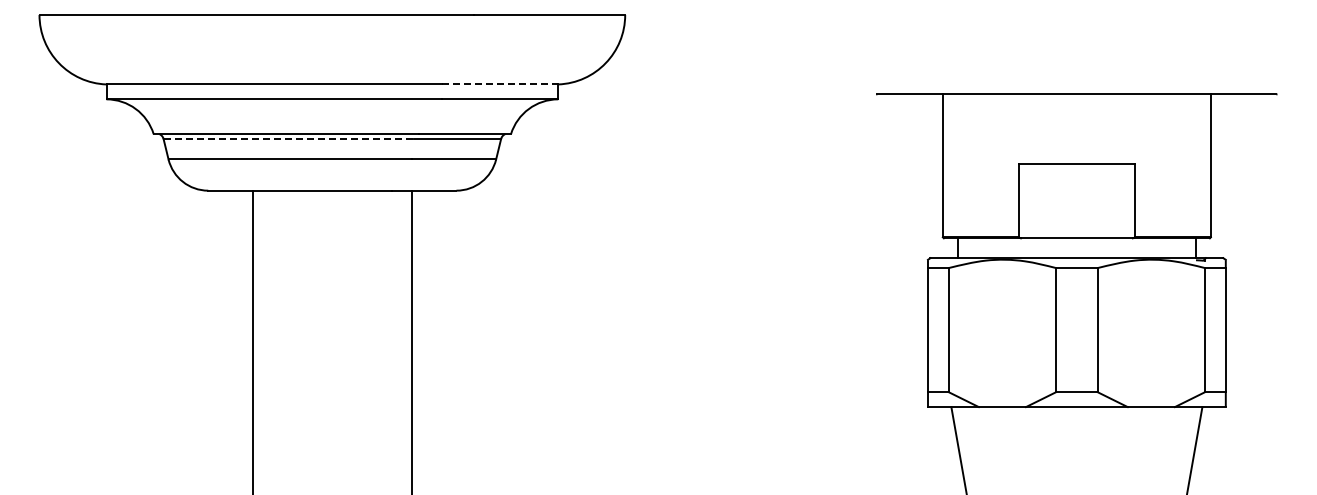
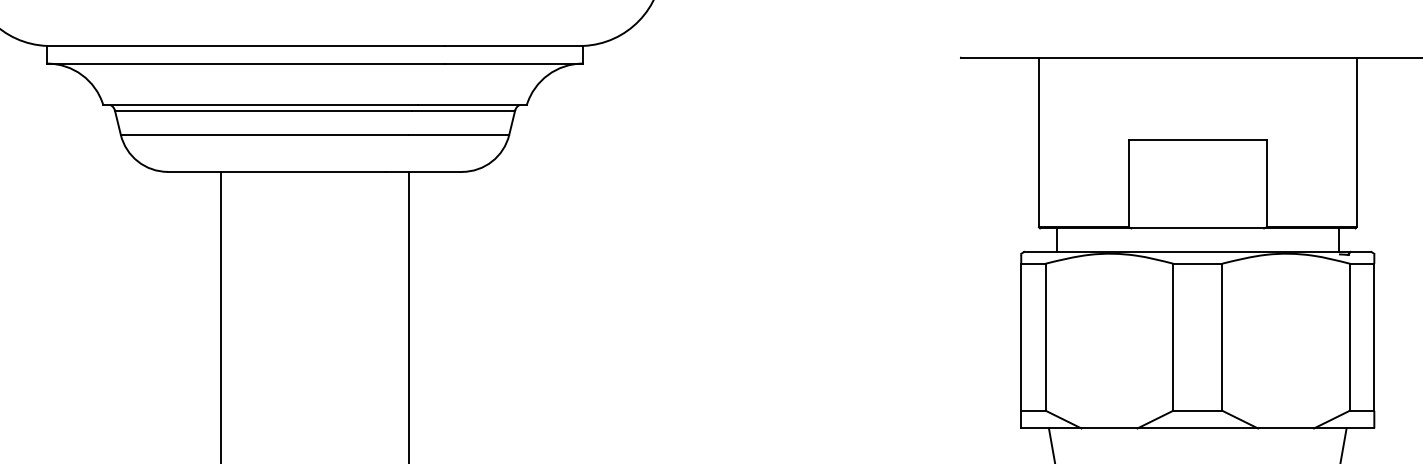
line: (500, 84) -> (514, 46), dashed -> solid
line: (289, 139) -> (264, 111), dashed -> solid

